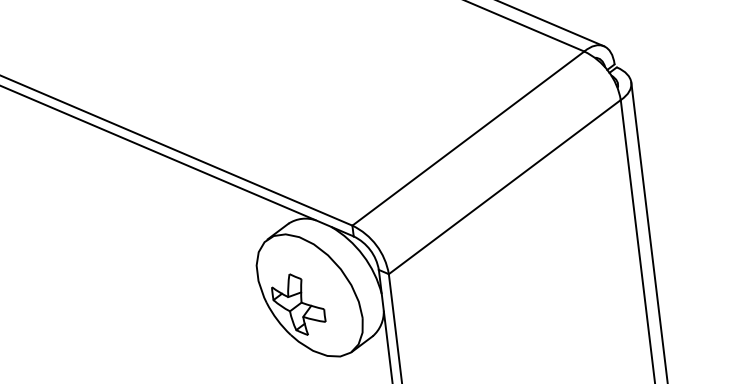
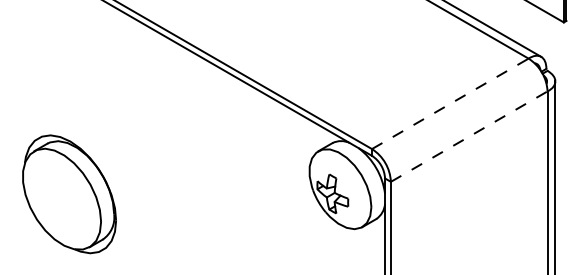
line: (468, 137) -> (450, 103), solid -> dashed
line: (505, 186) -> (469, 136), solid -> dashed

